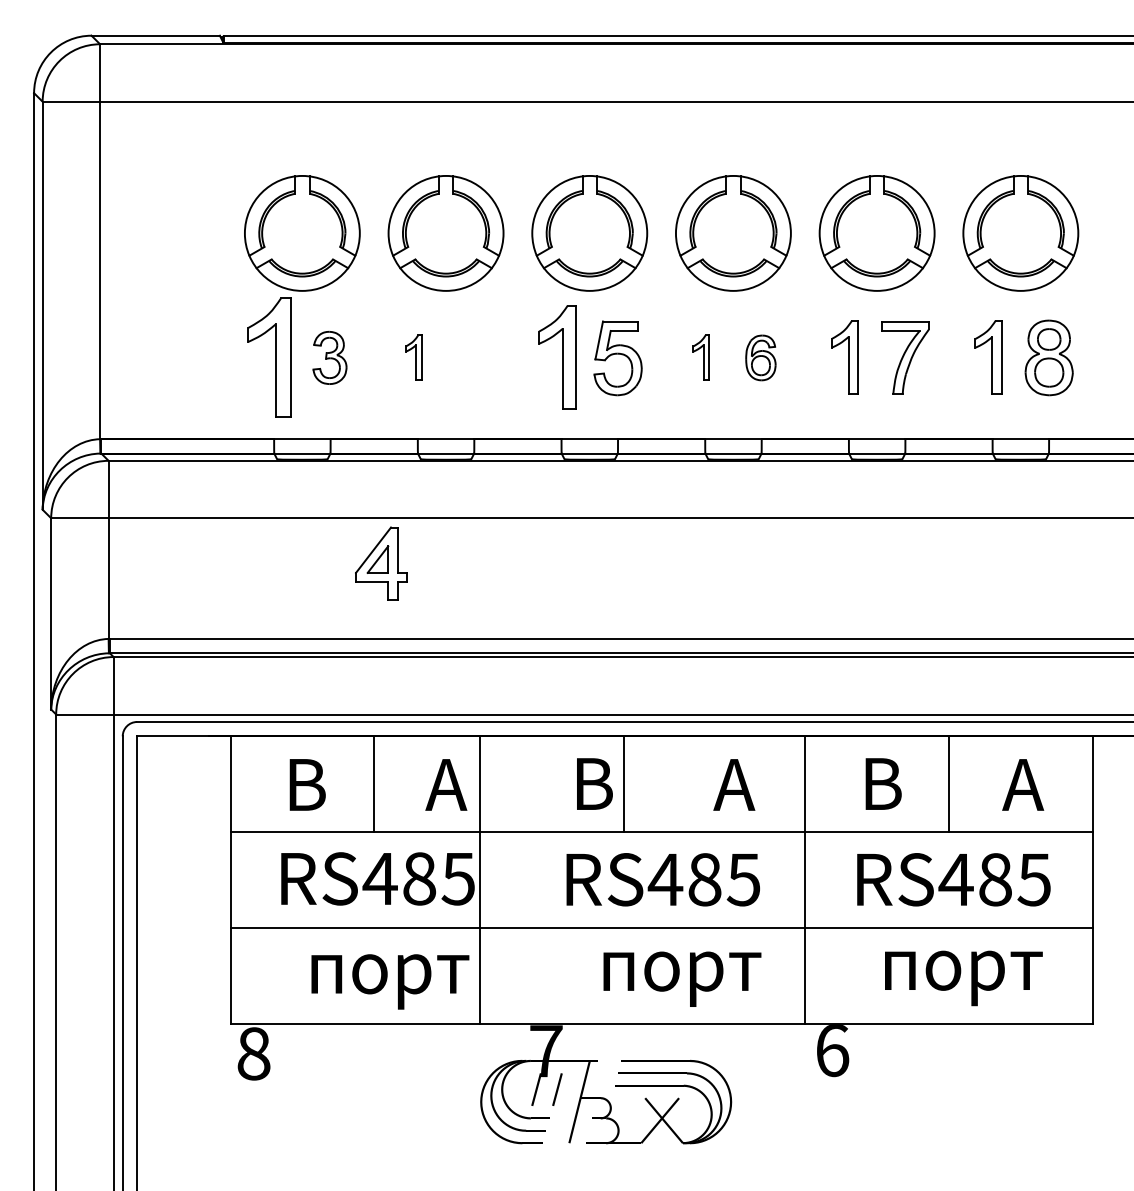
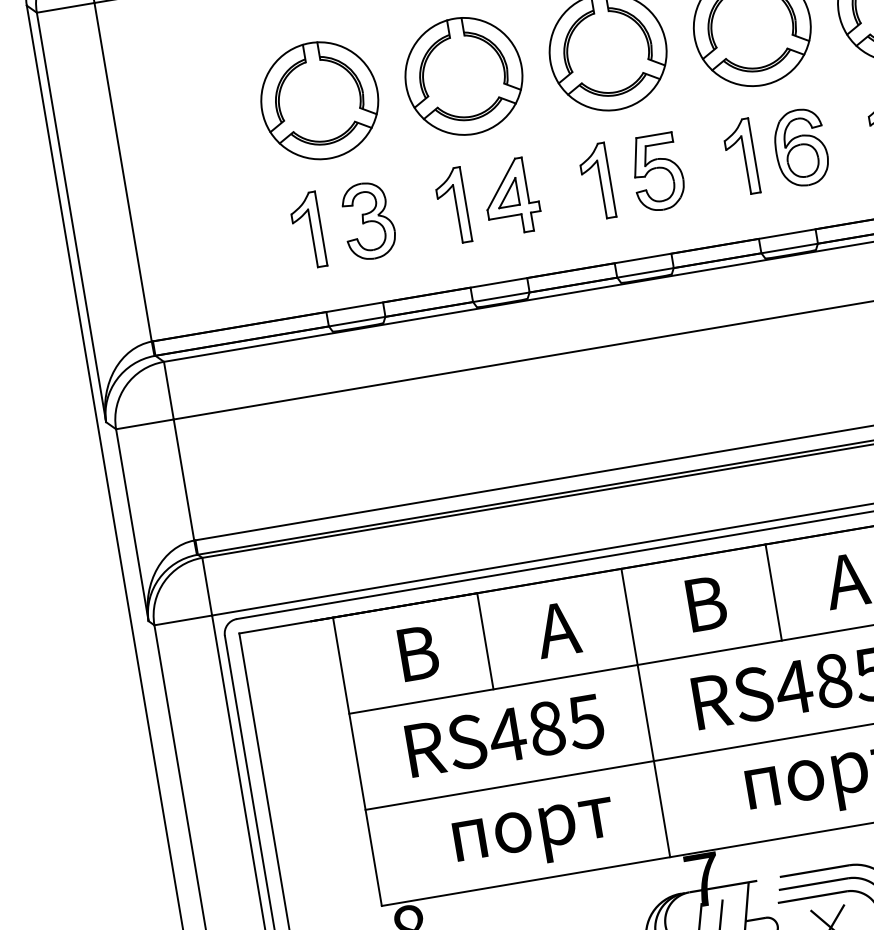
part: (269, 357) -> (307, 230), size x0.62
part: (329, 357) -> (368, 220), size x1.43
part: (413, 357) -> (452, 206), size x1.67
part: (557, 357) -> (596, 181), size x0.71
part: (701, 357) -> (741, 157), size x1.67
part: (760, 357) -> (800, 147), size x1.67
part: (381, 563) -> (511, 196), moved
line: (623, 784) -> (773, 592), moved
line: (479, 879) -> (645, 712), moved

